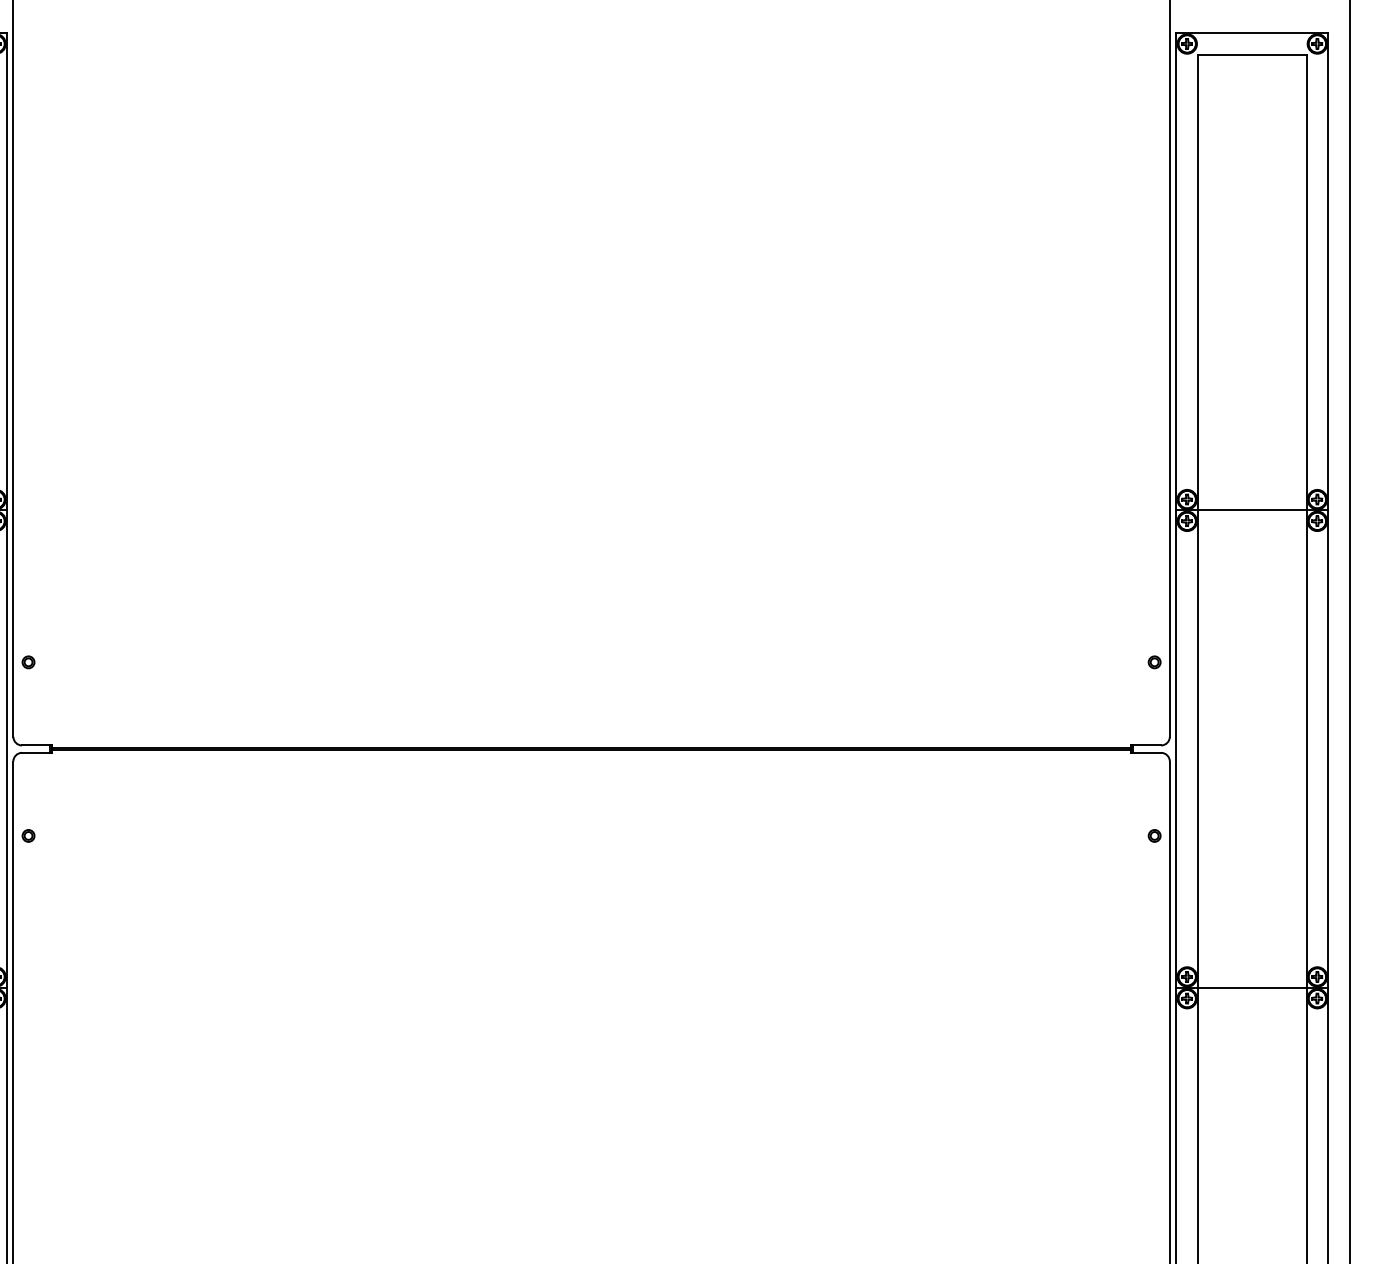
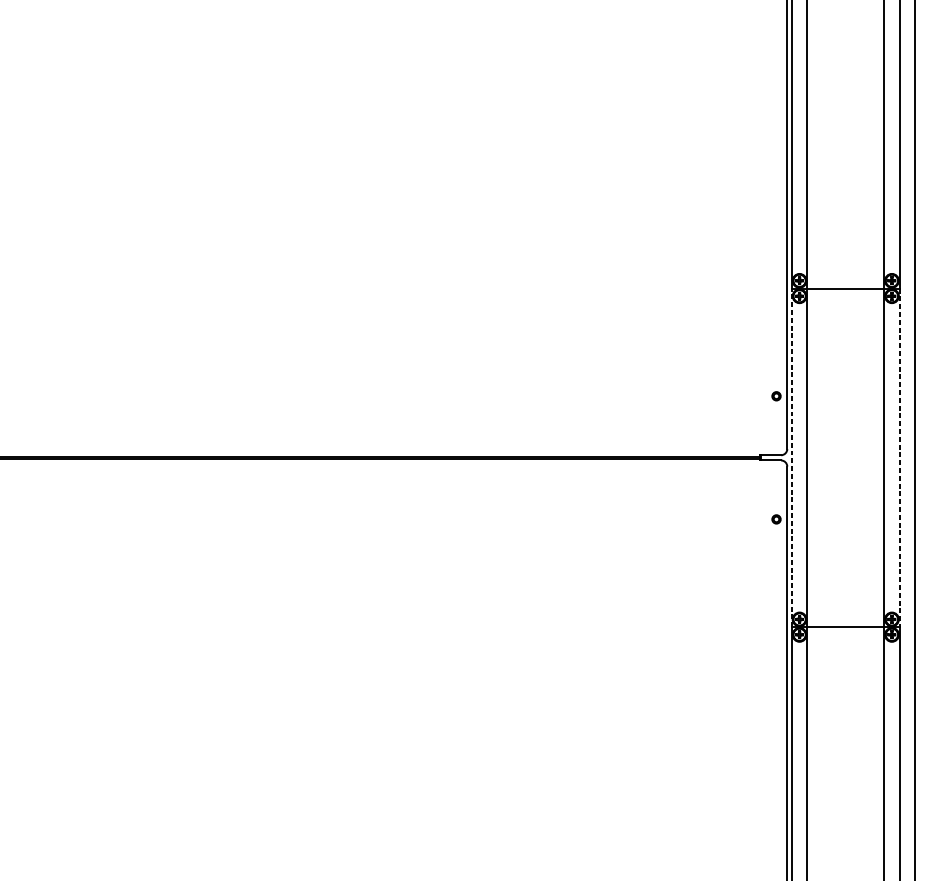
line: (1176, 749) -> (792, 458), solid -> dashed
line: (1328, 749) -> (899, 458), solid -> dashed

